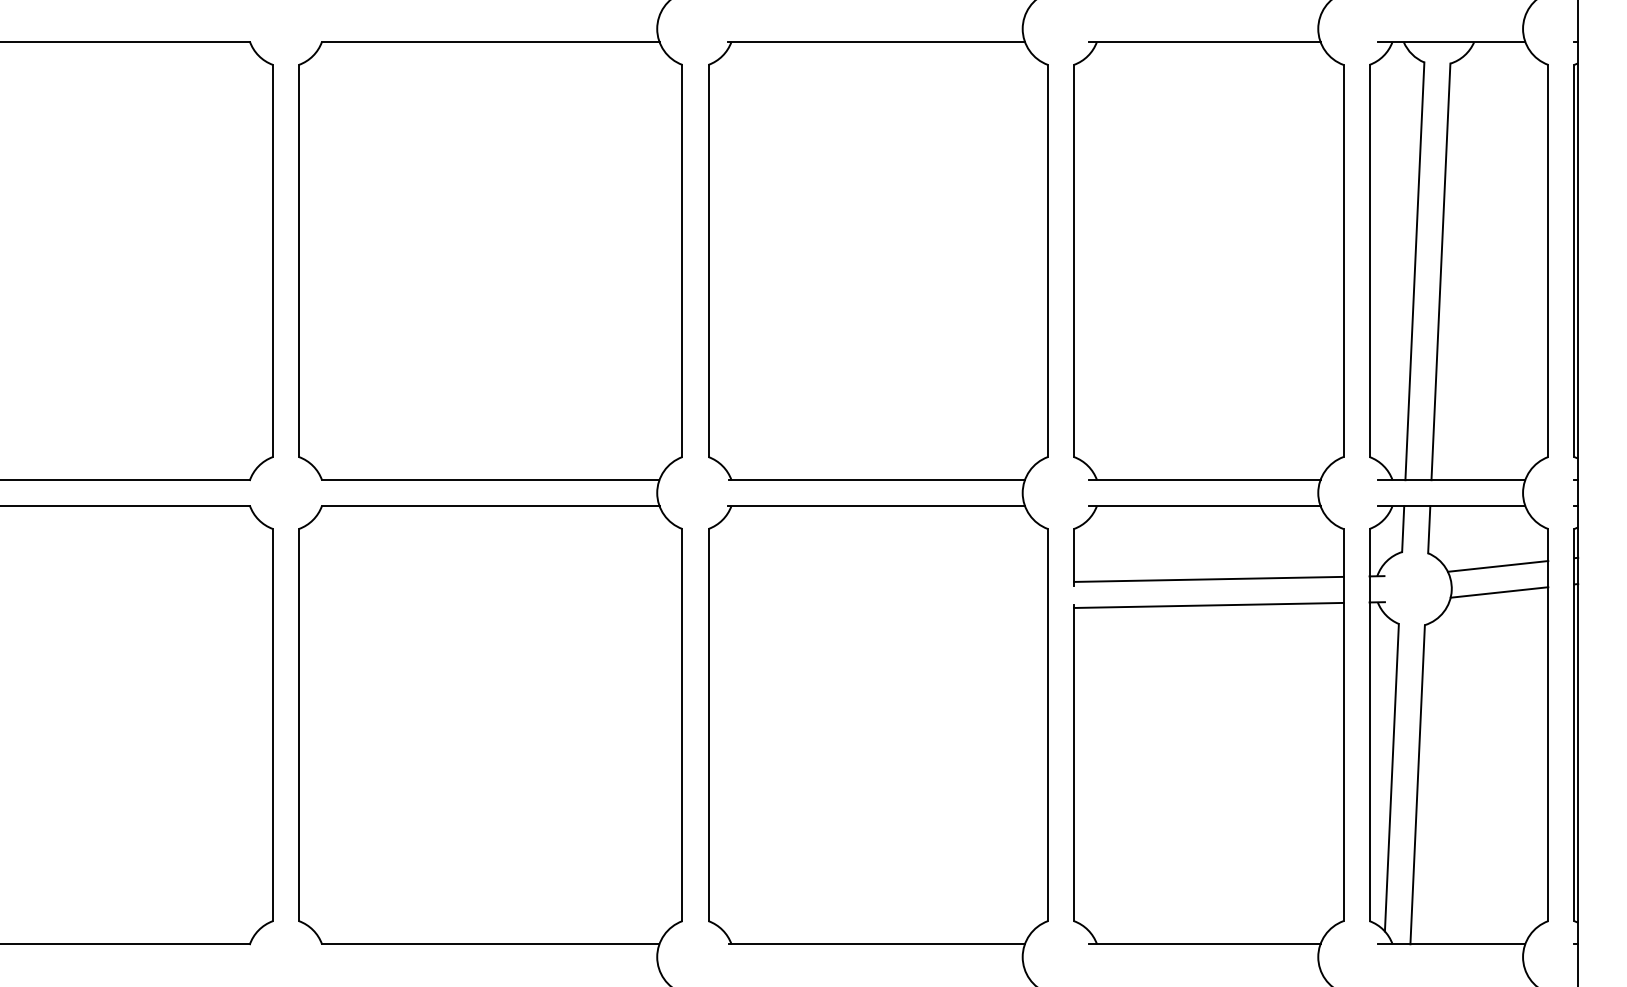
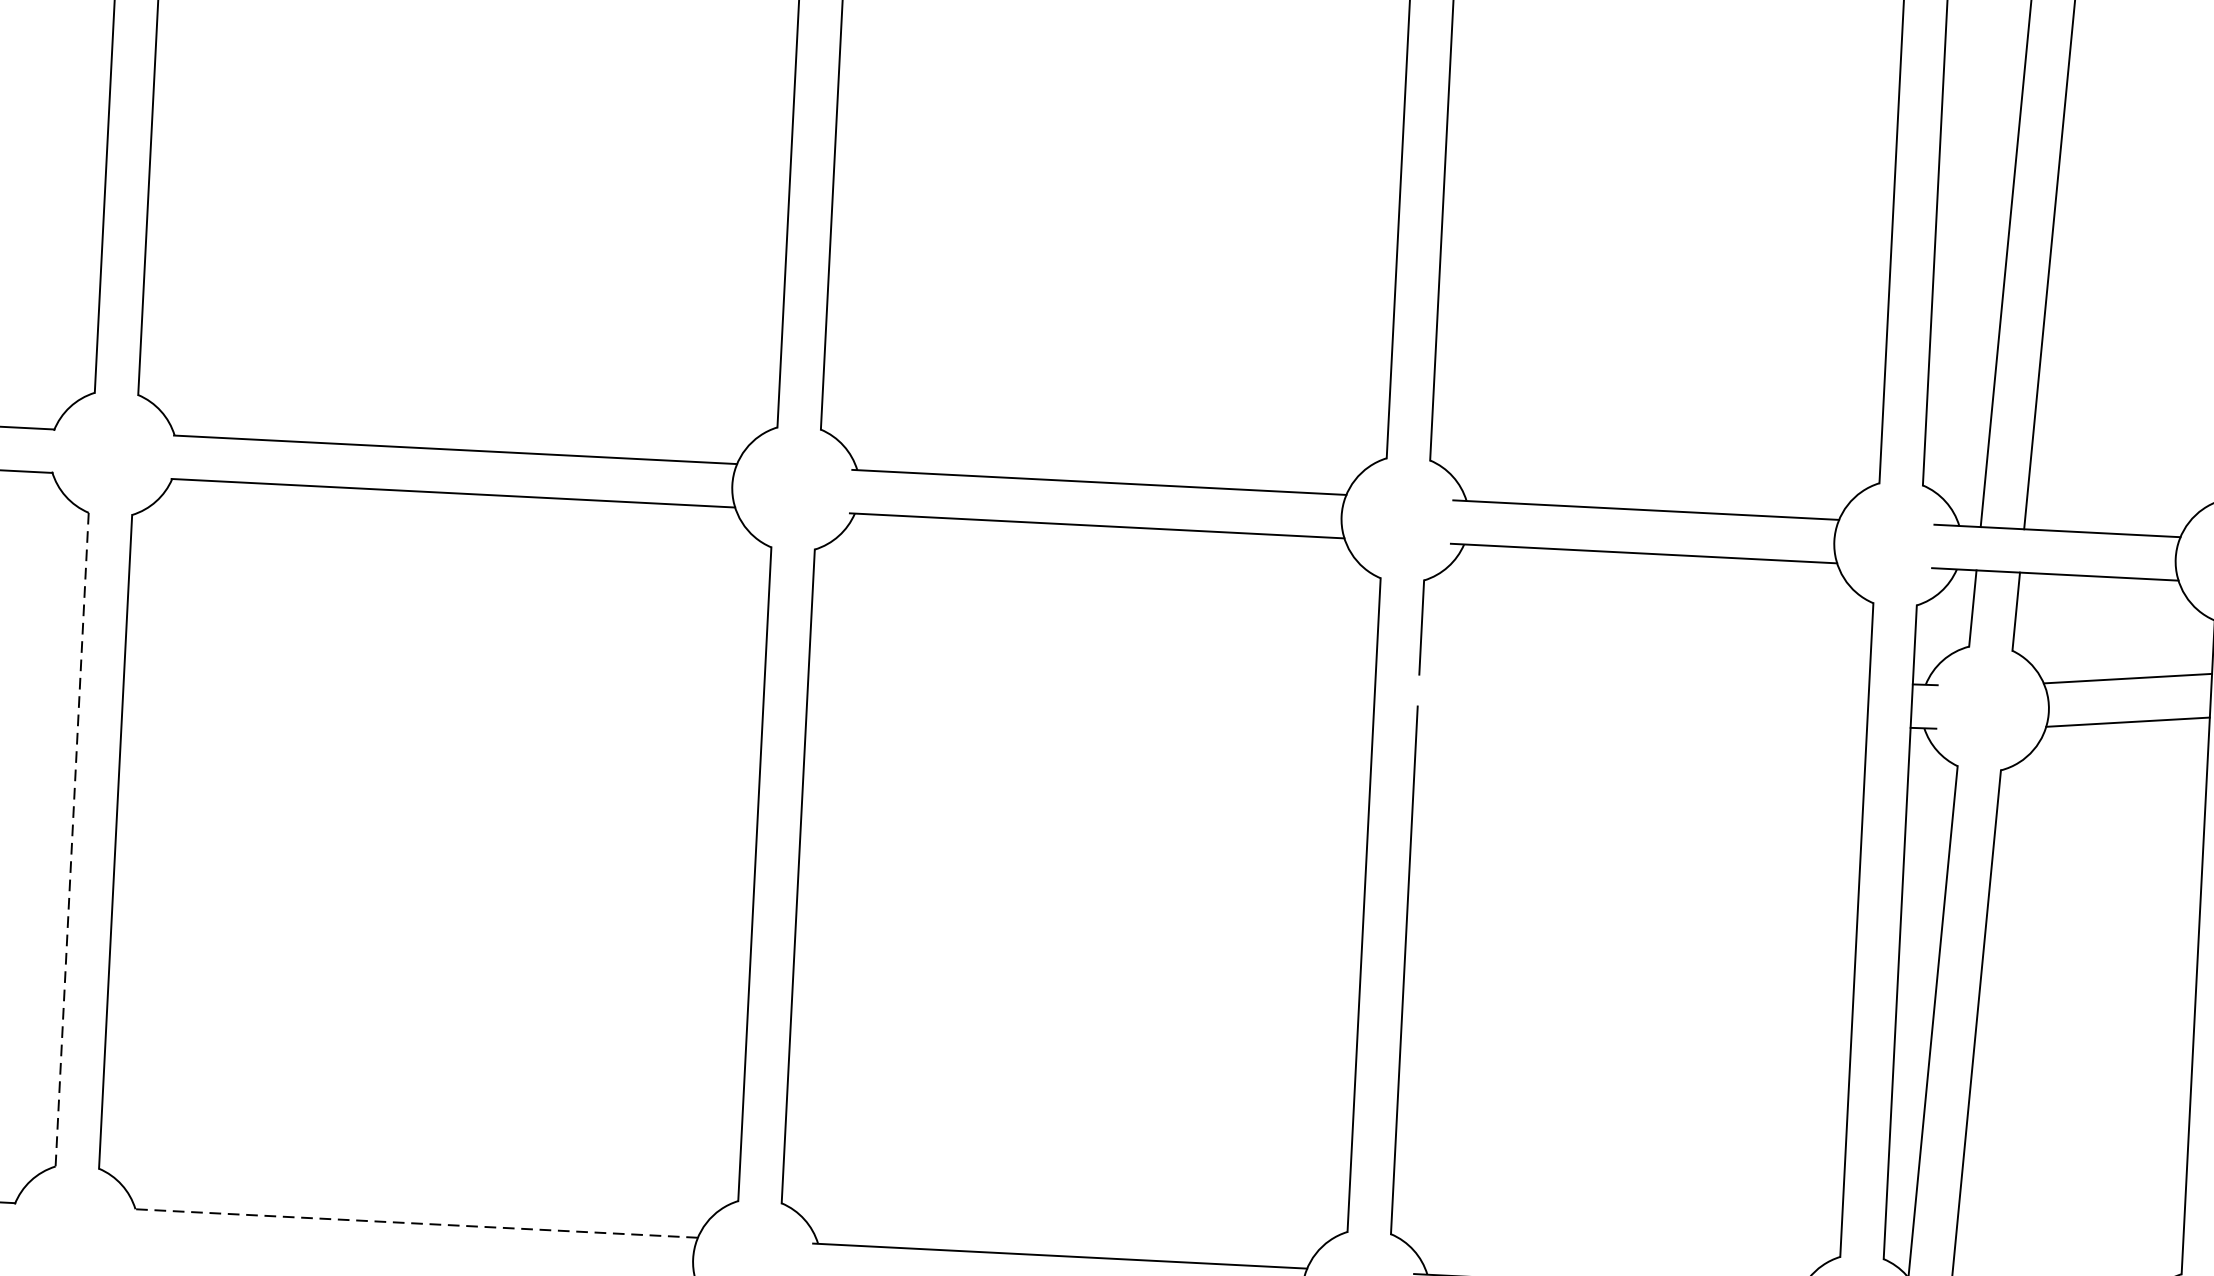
line: (1208, 578) -> (1644, 674), removed
line: (1208, 605) -> (1641, 719), removed
line: (272, 725) -> (71, 840), solid -> dashed
line: (490, 944) -> (416, 1223), solid -> dashed

